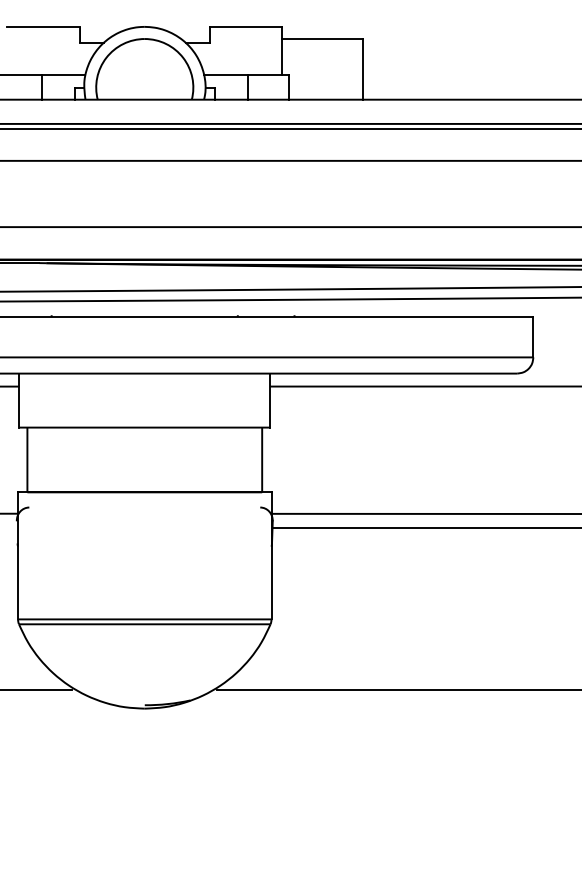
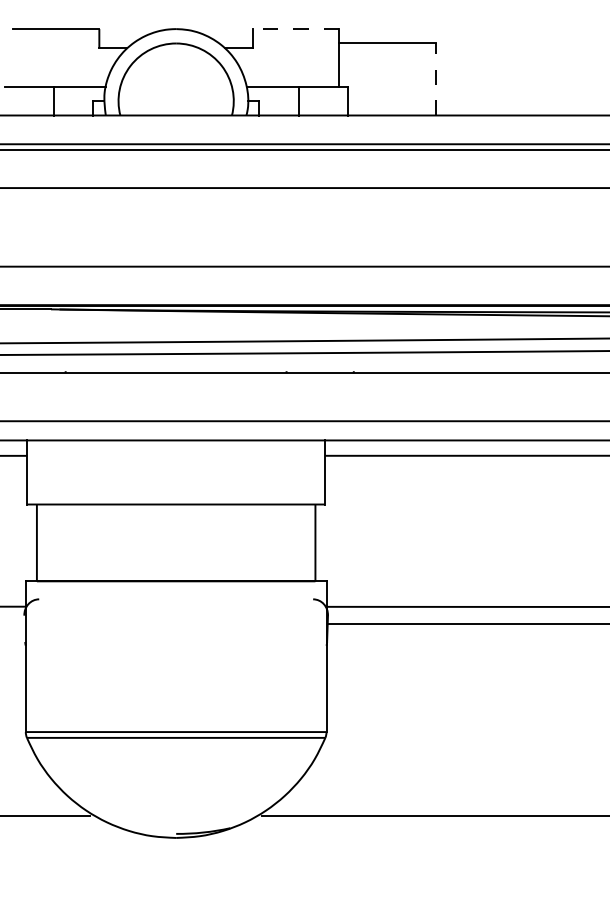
line: (245, 26) -> (295, 28), solid -> dashed
line: (363, 68) -> (435, 78), solid -> dashed

